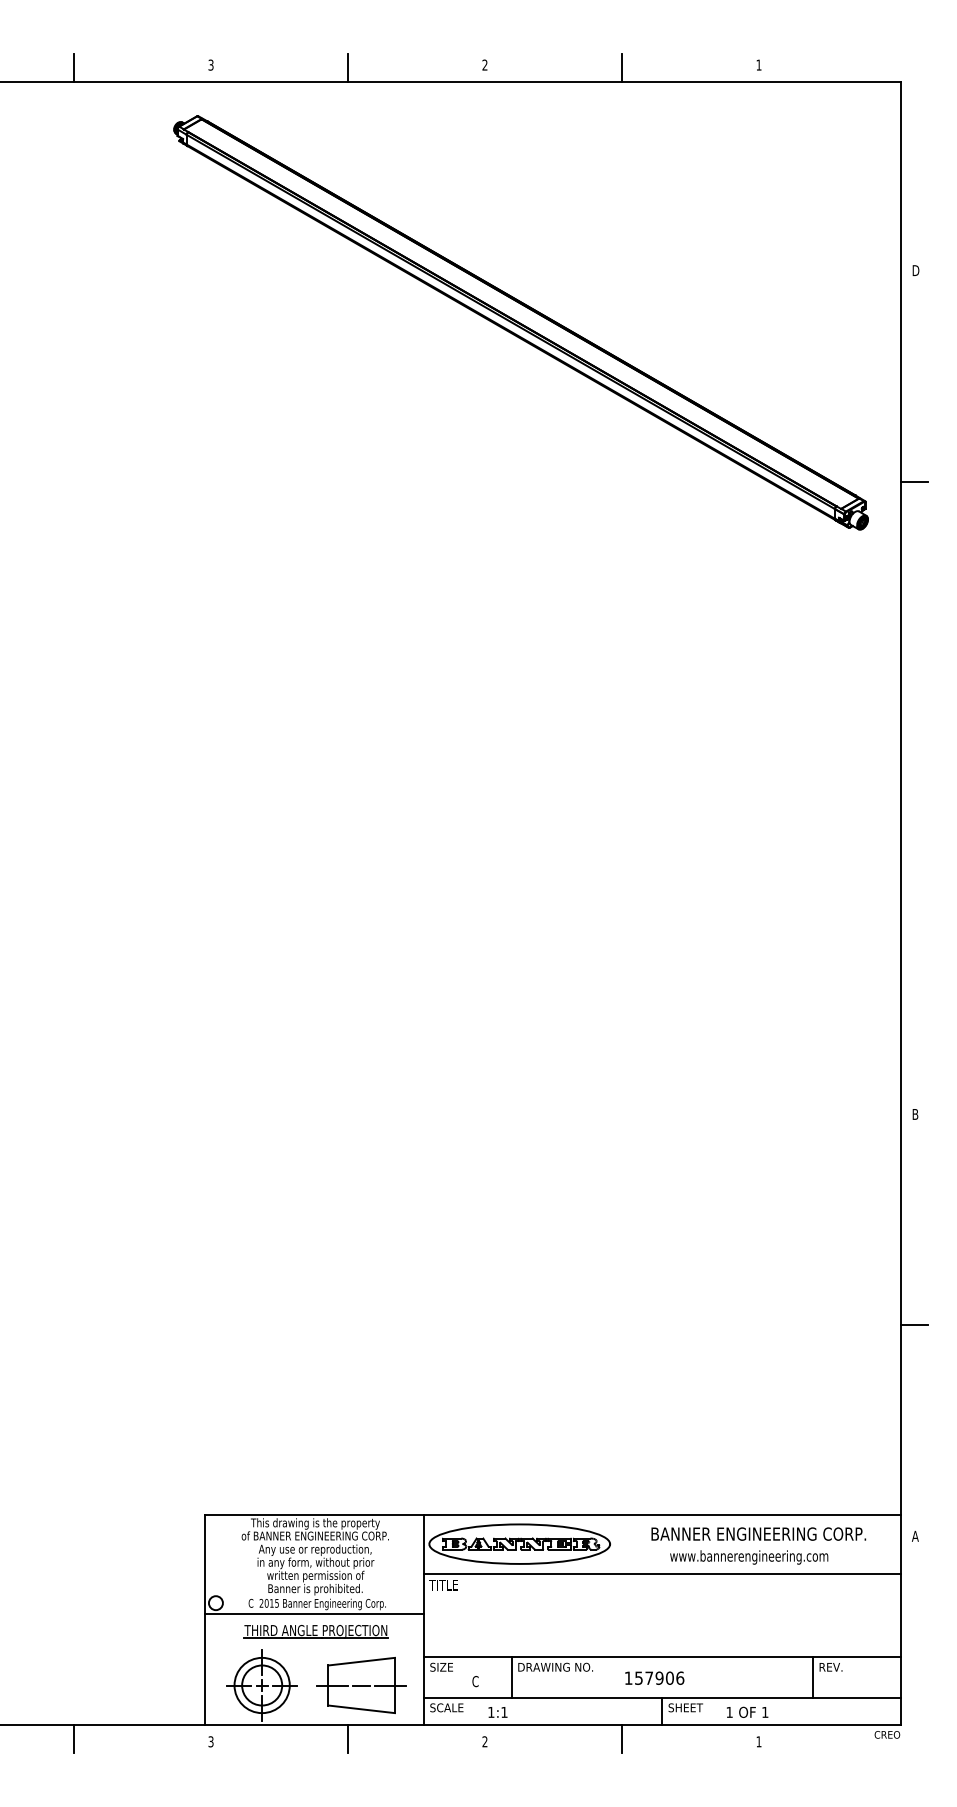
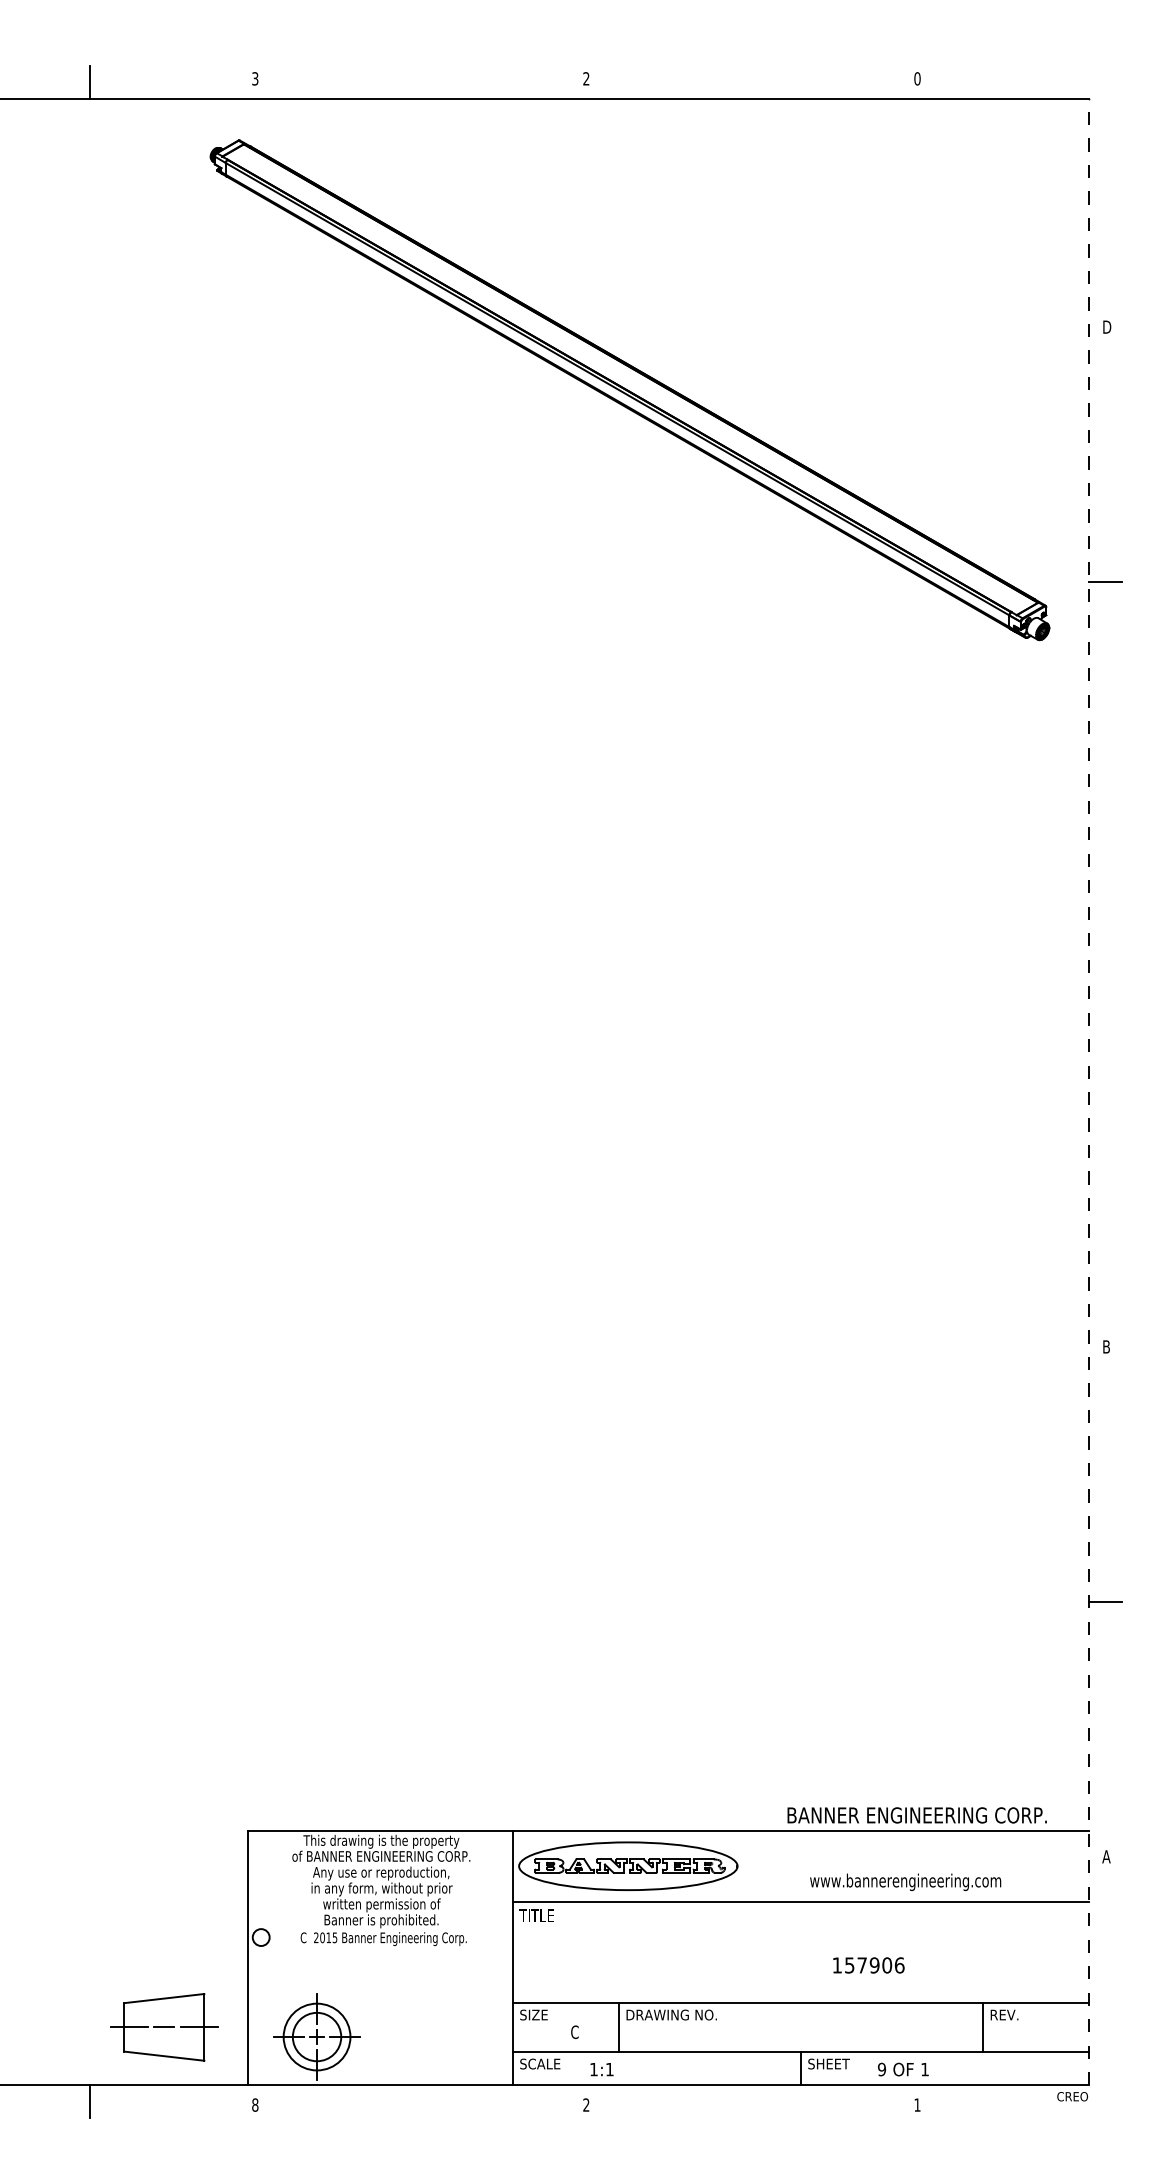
text: (758, 64) -> (916, 78), 1 -> 0
line: (348, 67) -> (421, 81), removed
line: (622, 67) -> (752, 81), removed
line: (900, 903) -> (1088, 1092), solid -> dashed
text: (758, 1533) -> (916, 1814), moved
line: (314, 1613) -> (380, 1950), removed
part: (315, 1631) -> (381, 1971), removed
text: (654, 1677) -> (868, 1964), moved
part: (361, 1685) -> (163, 2027), moved
text: (729, 1711) -> (881, 2068), 1 -> 9
line: (348, 1738) -> (421, 2101), removed
line: (622, 1738) -> (752, 2101), removed
text: (210, 1741) -> (254, 2104), 3 -> 8

